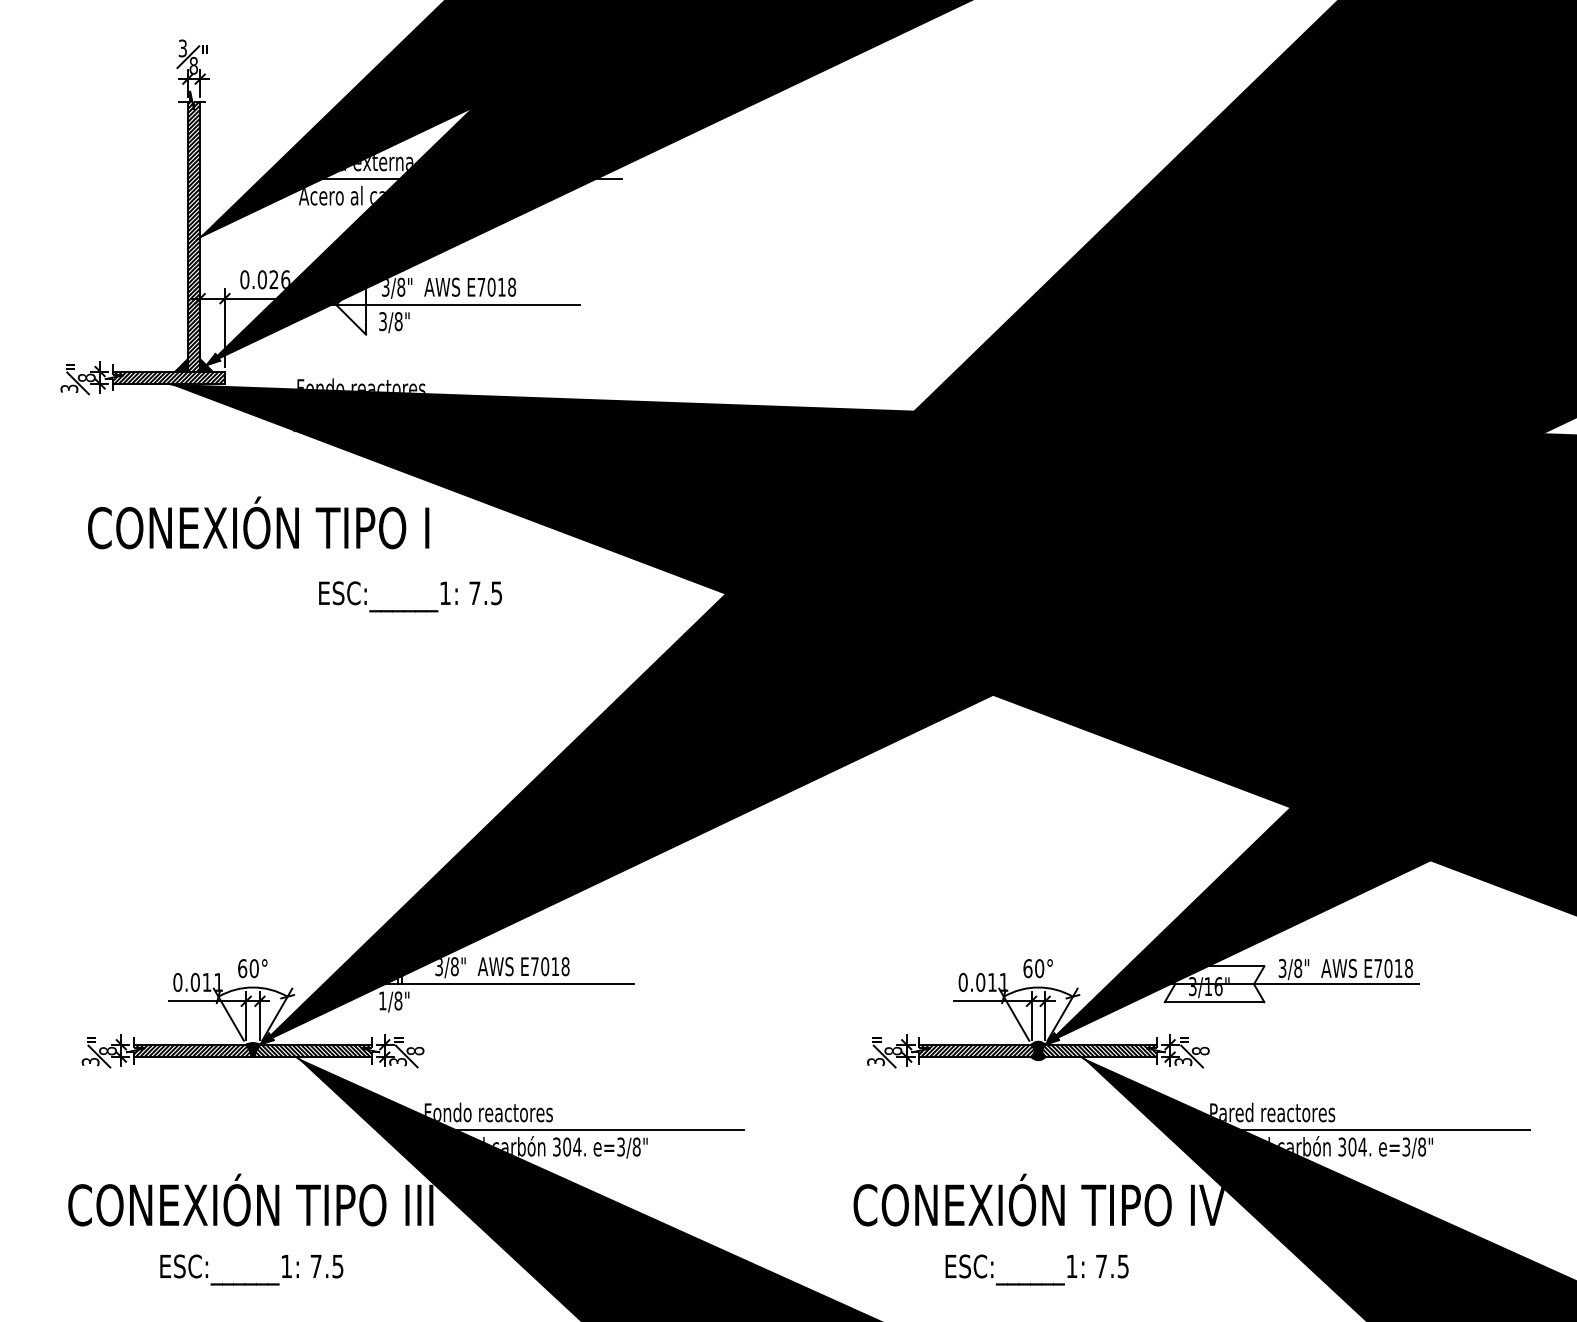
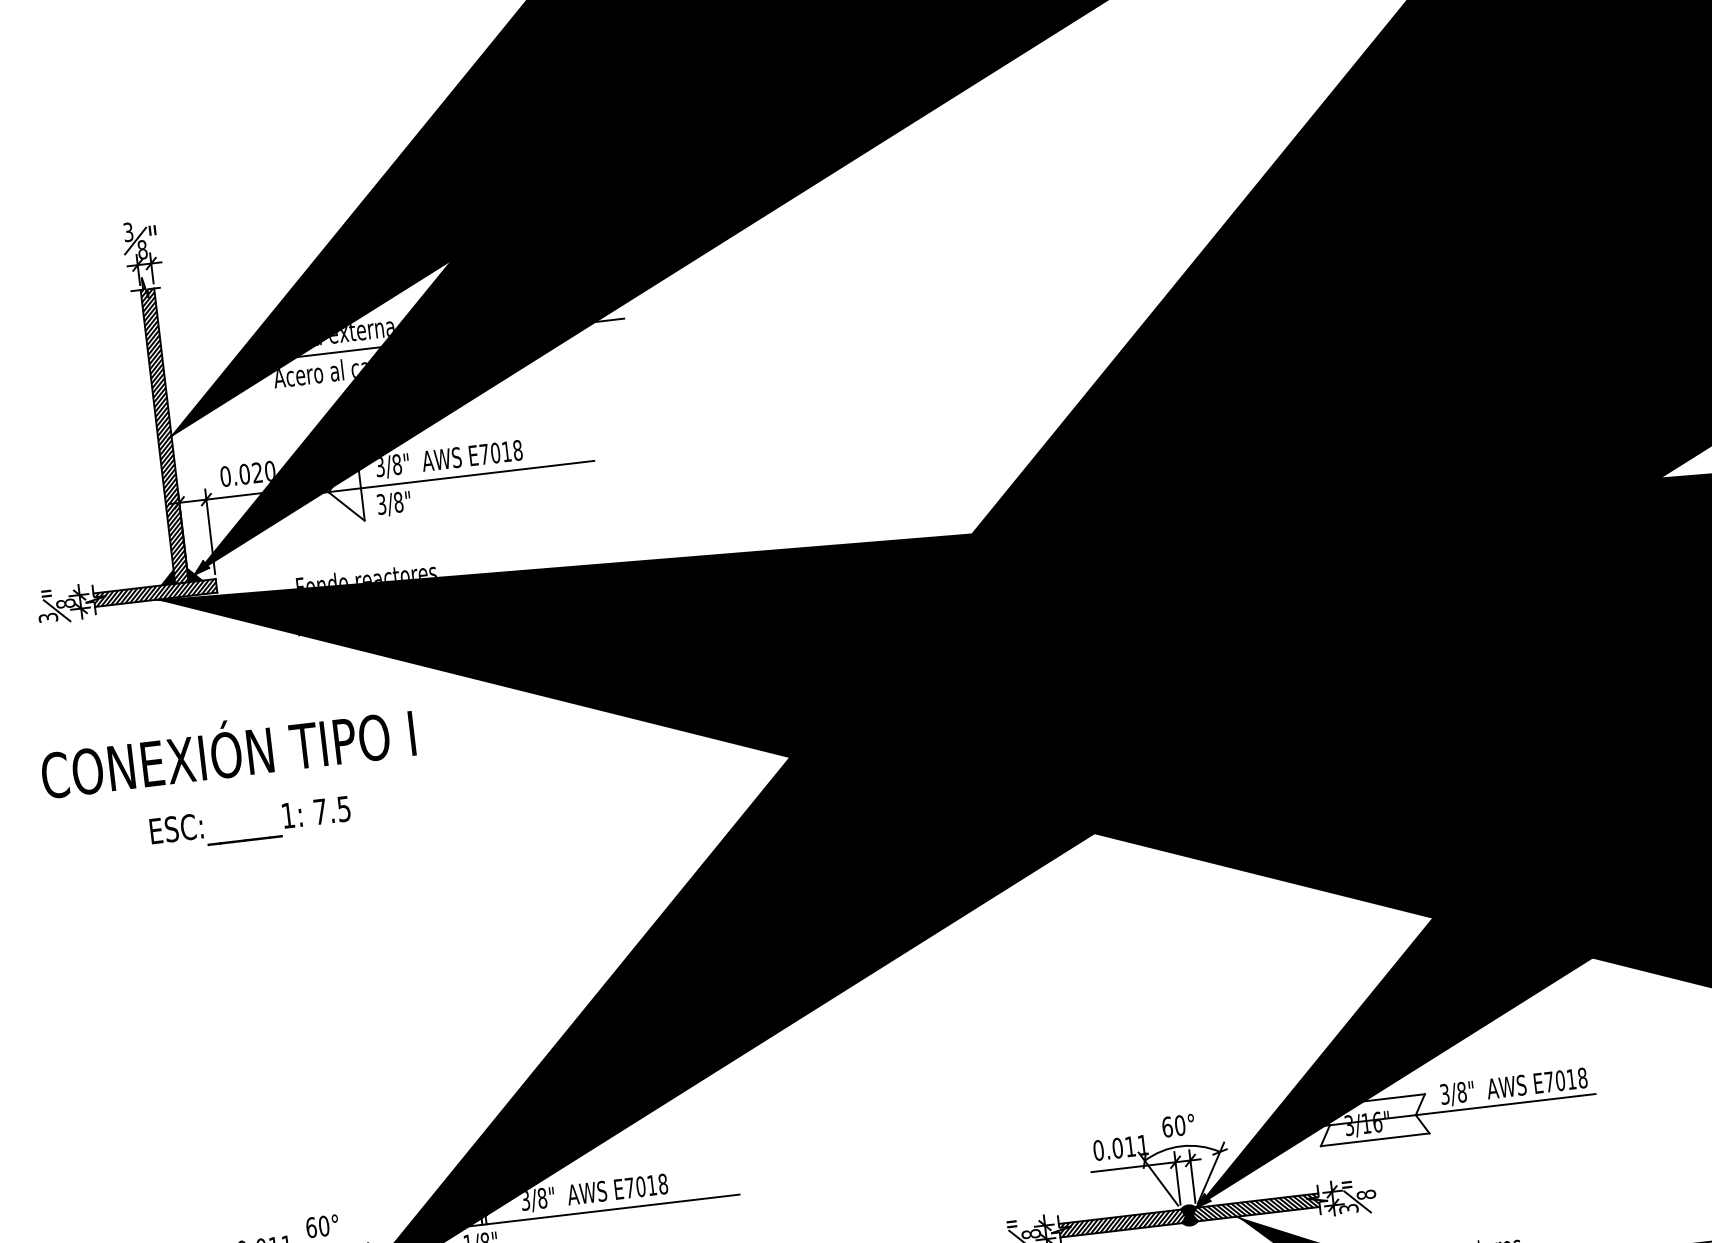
text: (285, 279) -> (269, 470), 0.026 -> 0.020
text: (258, 522) -> (227, 748), moved
text: (410, 596) -> (250, 823), moved

